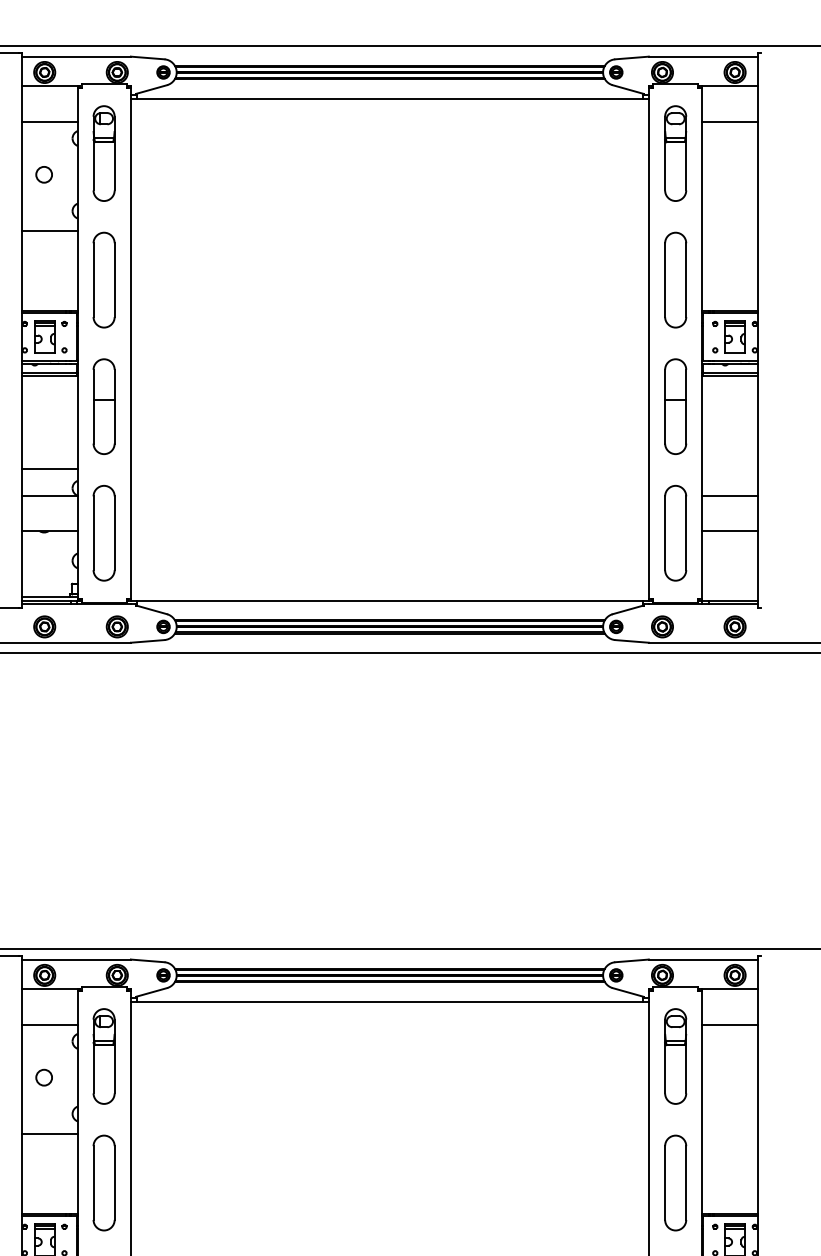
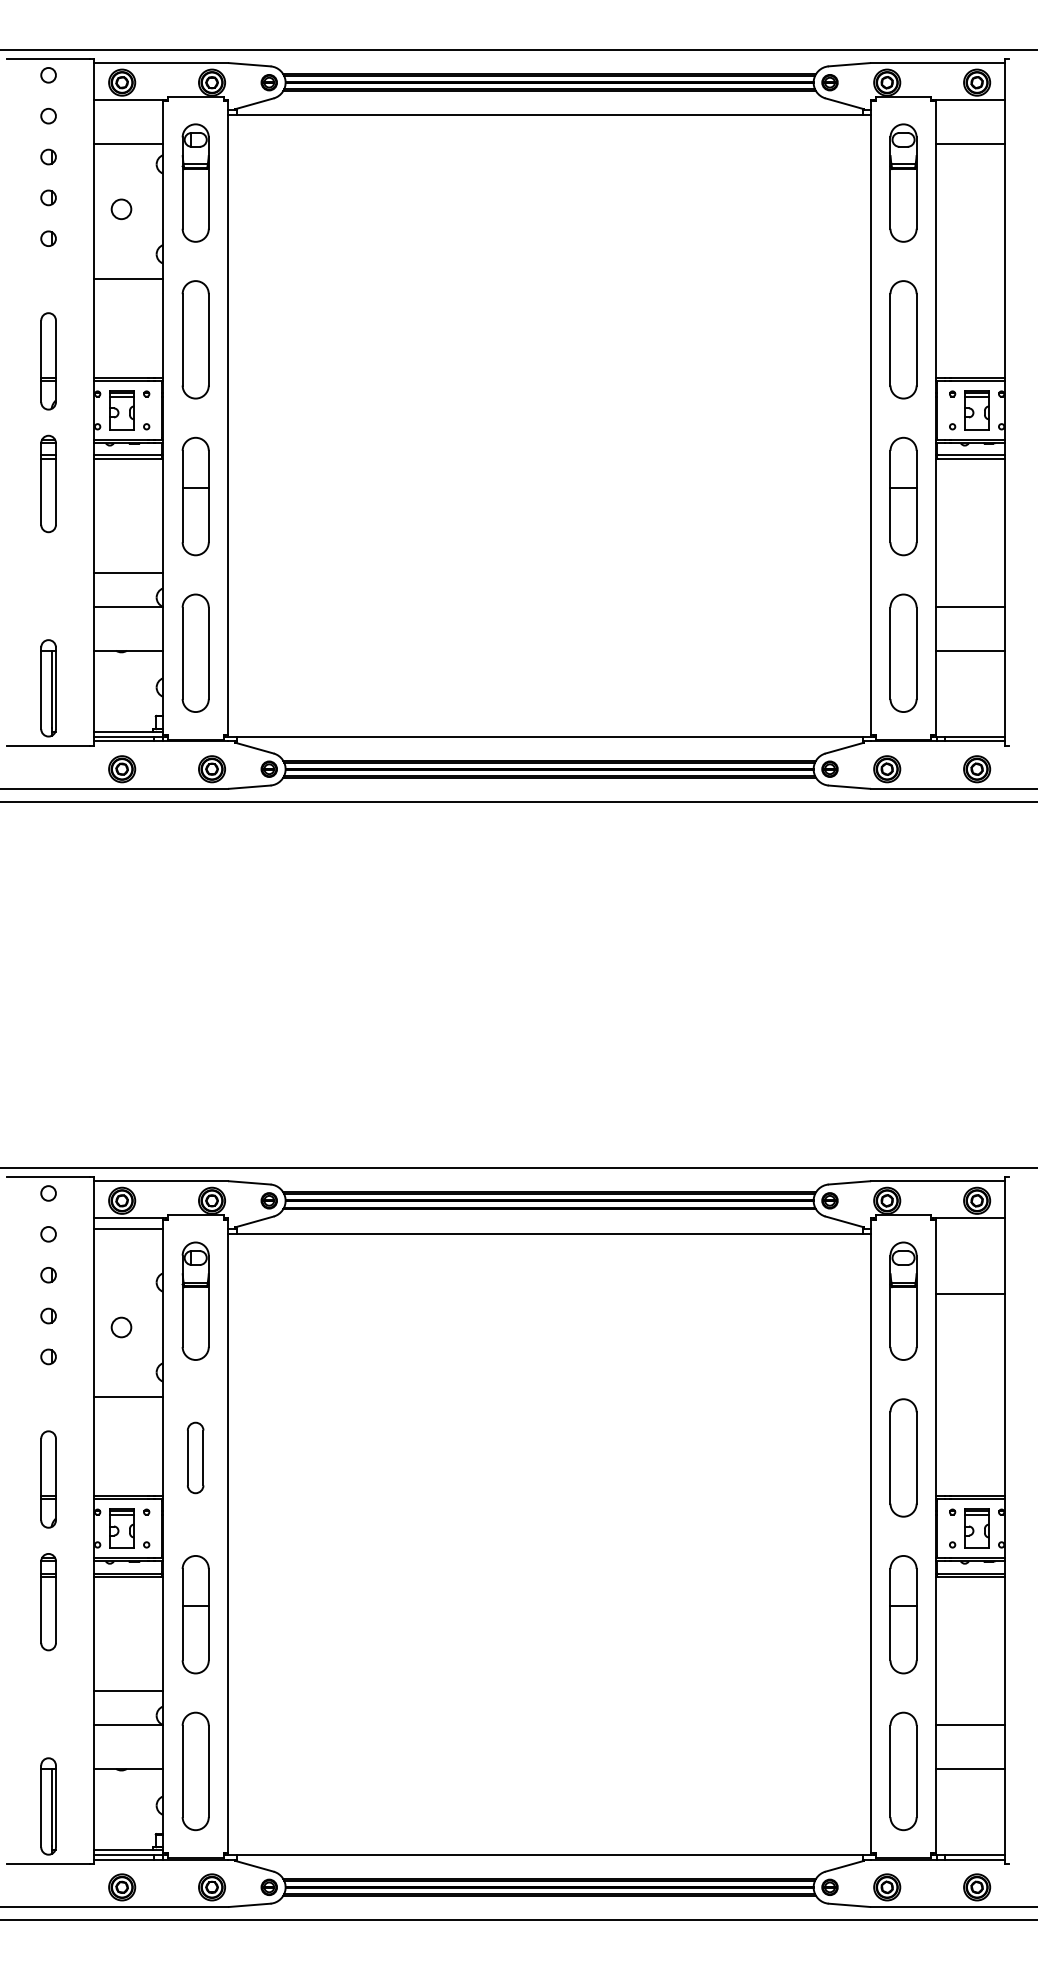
line: (49, 1025) -> (128, 1229), moved
line: (729, 1025) -> (970, 1294), moved
part: (103, 1182) -> (195, 1457), size x0.6

